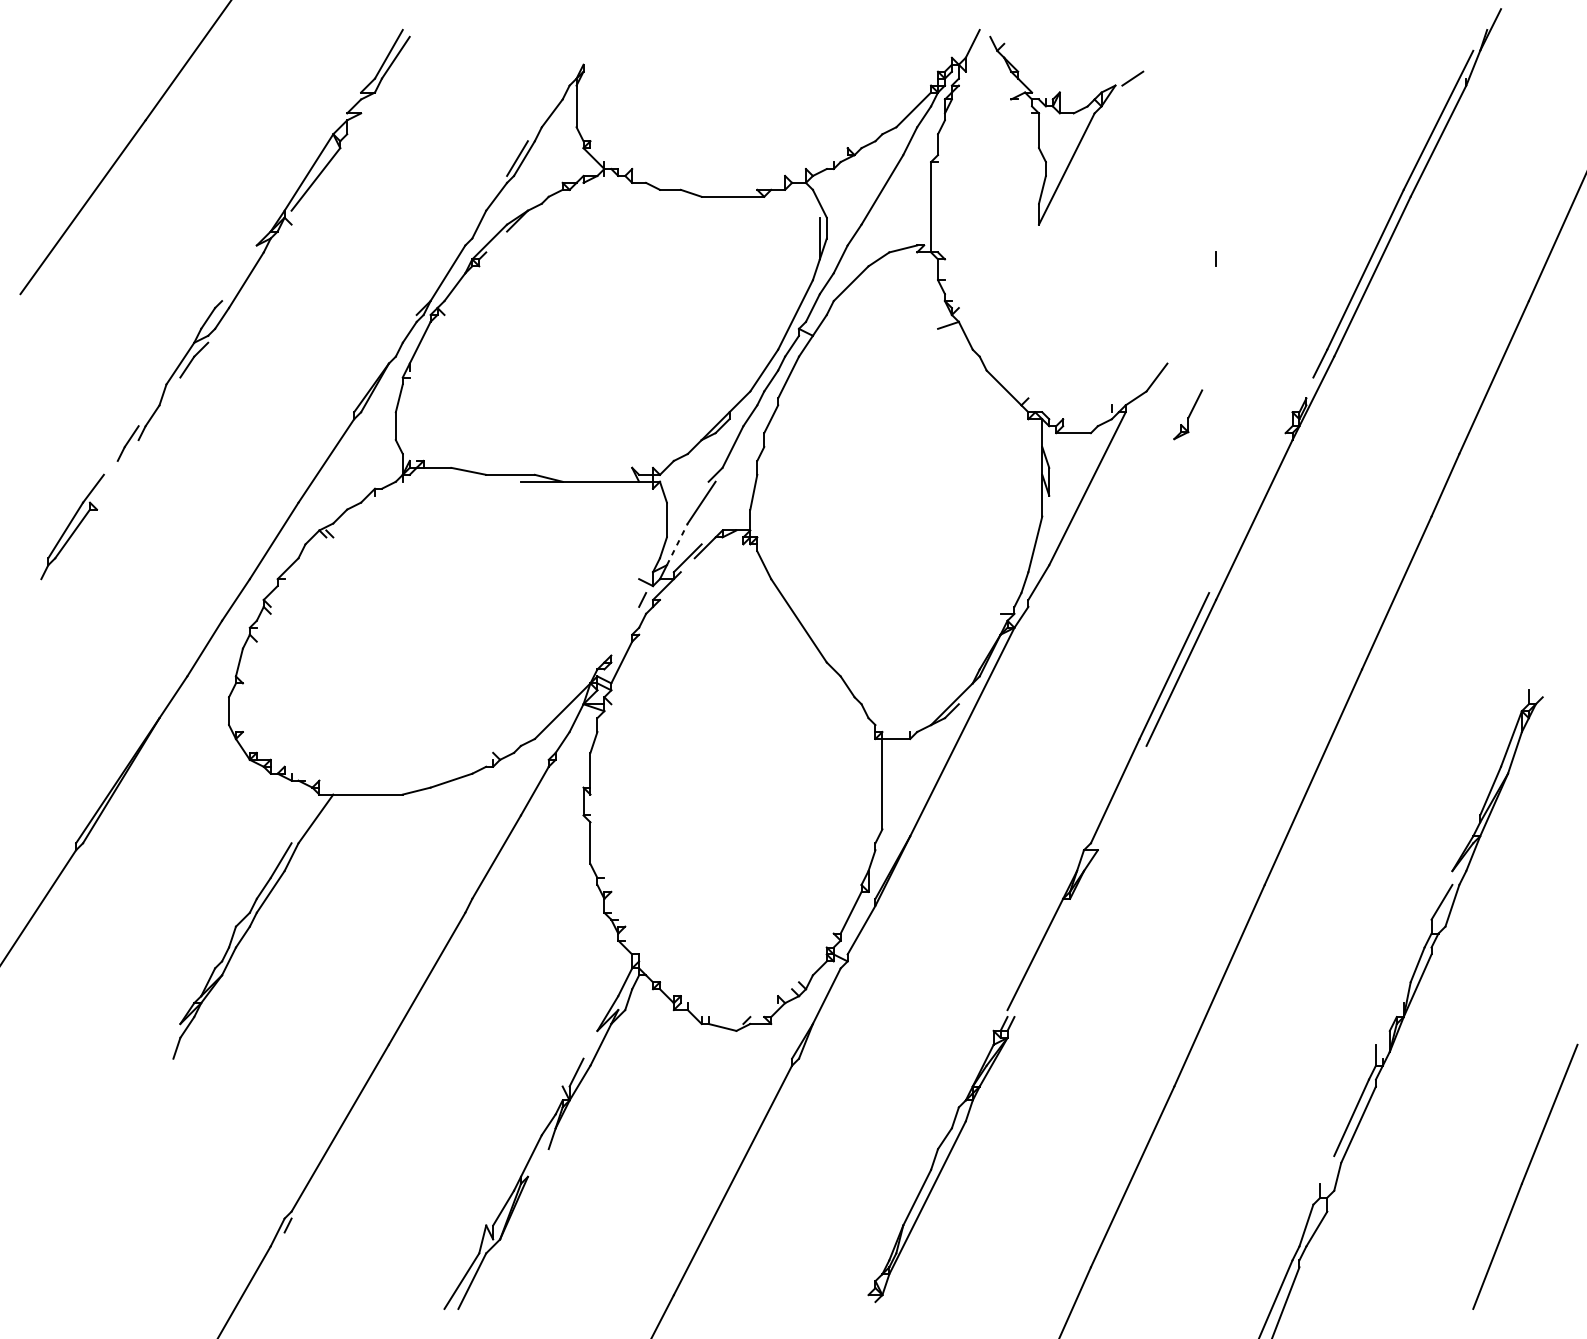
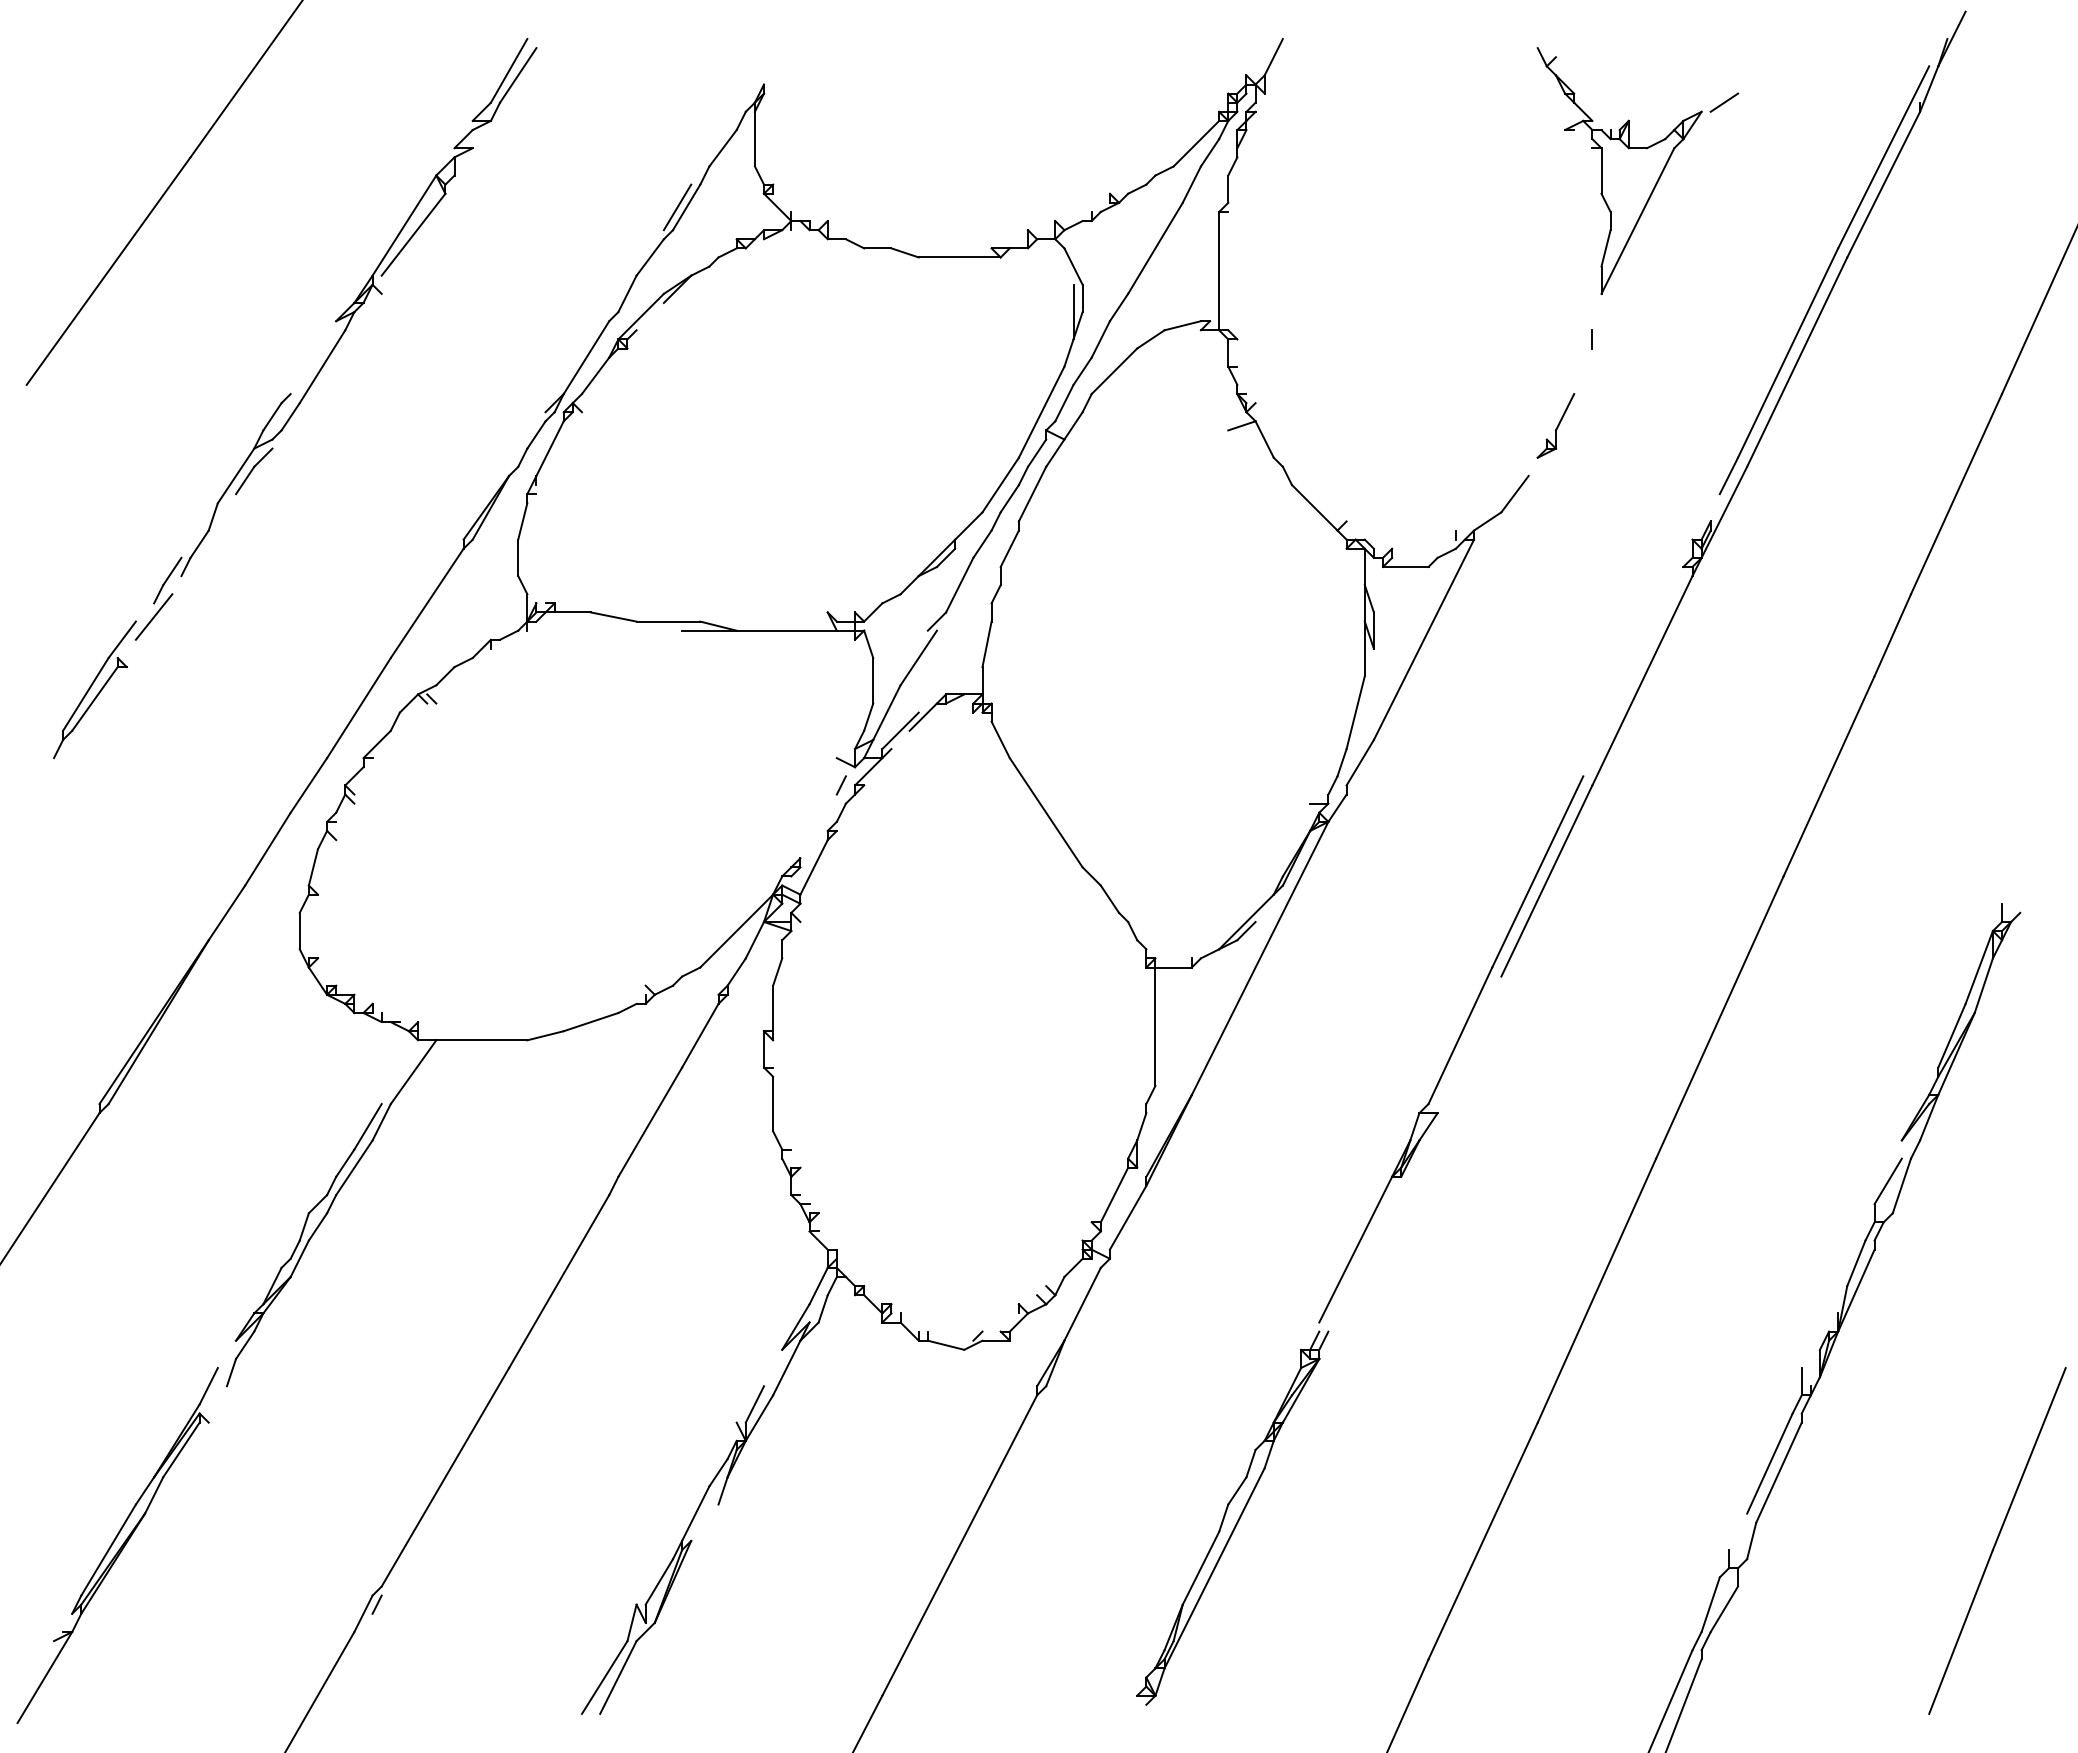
part: (1066, 130) -> (1637, 170), moved
part: (1187, 414) -> (1555, 425), moved
line: (117, 470) -> (153, 616), added
line: (677, 544) -> (886, 712), dashed -> solid
part: (89, 1180) -> (117, 1545), added

